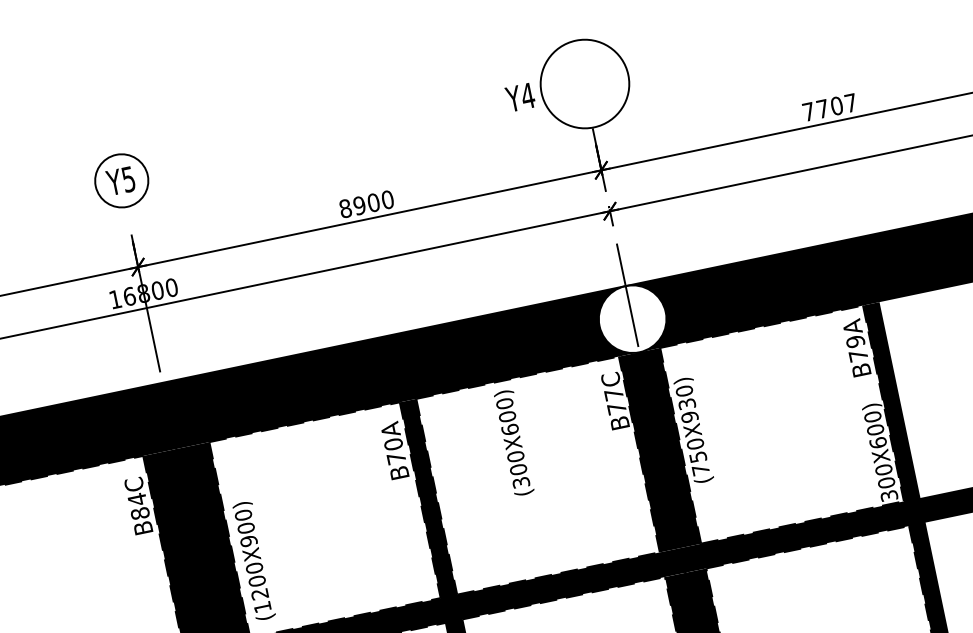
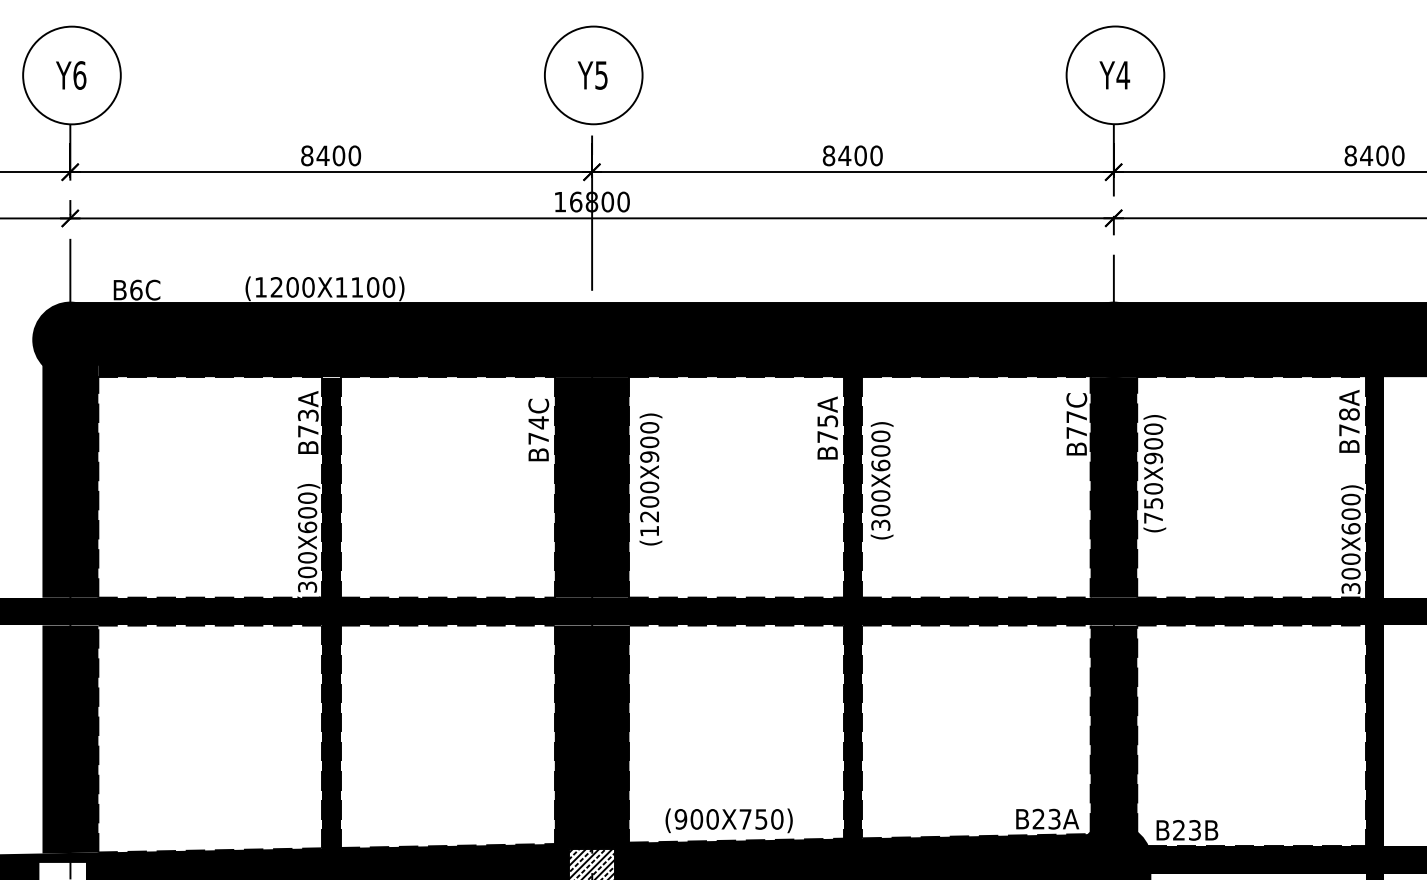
text: (520, 97) -> (1114, 75), moved
text: (829, 107) -> (1374, 155), 7707 -> 8400
circle: (121, 180) -> (593, 75), size x1.67
text: (359, 205) -> (844, 155), 8900 -> 8400
fill: (632, 318) -> (1113, 339), added
text: (855, 341) -> (1349, 414), B79A -> B78A
text: (687, 403) -> (1153, 443), (750X930) -> (750X900)
text: (513, 442) -> (881, 480), moved
text: (393, 443) -> (827, 420), B70A -> B75A
text: (140, 513) -> (538, 438), B84C -> B74C
text: (253, 561) -> (650, 479), moved

